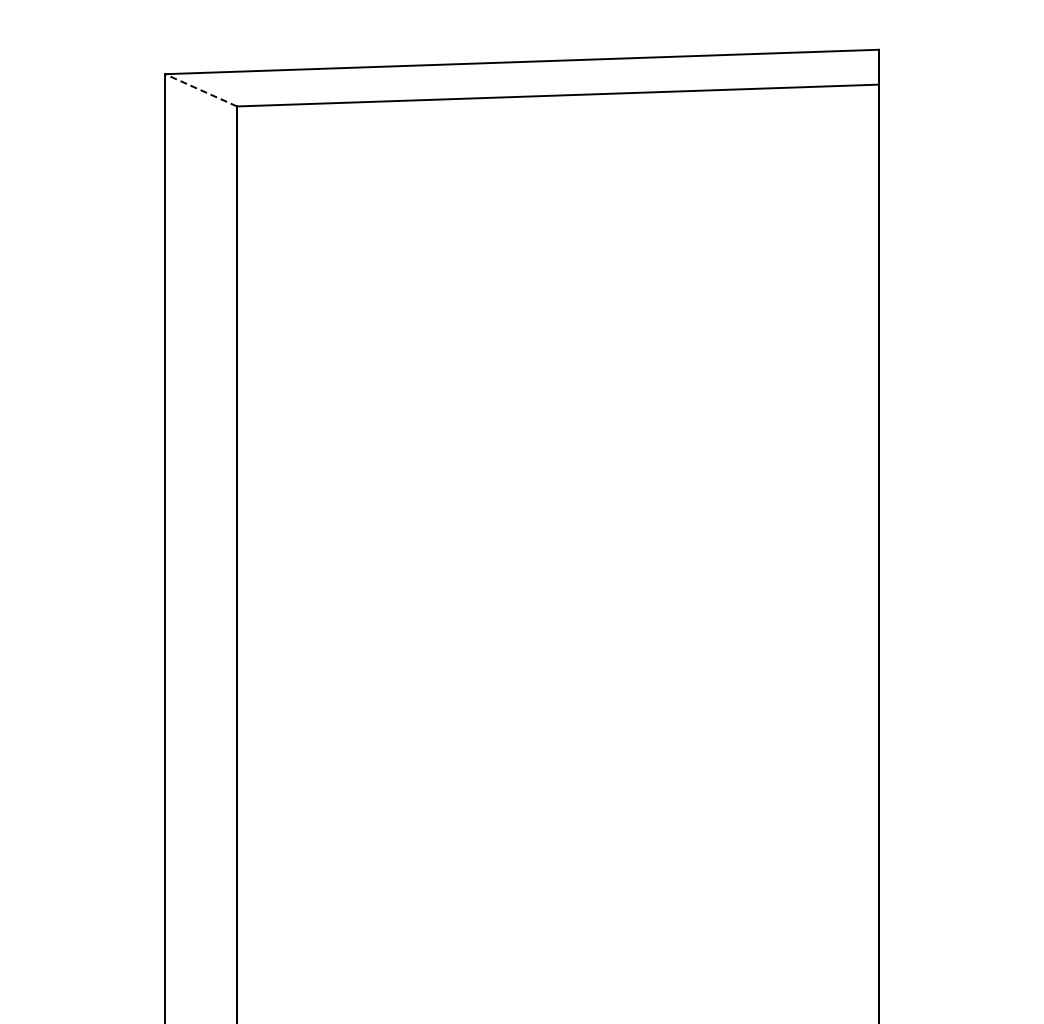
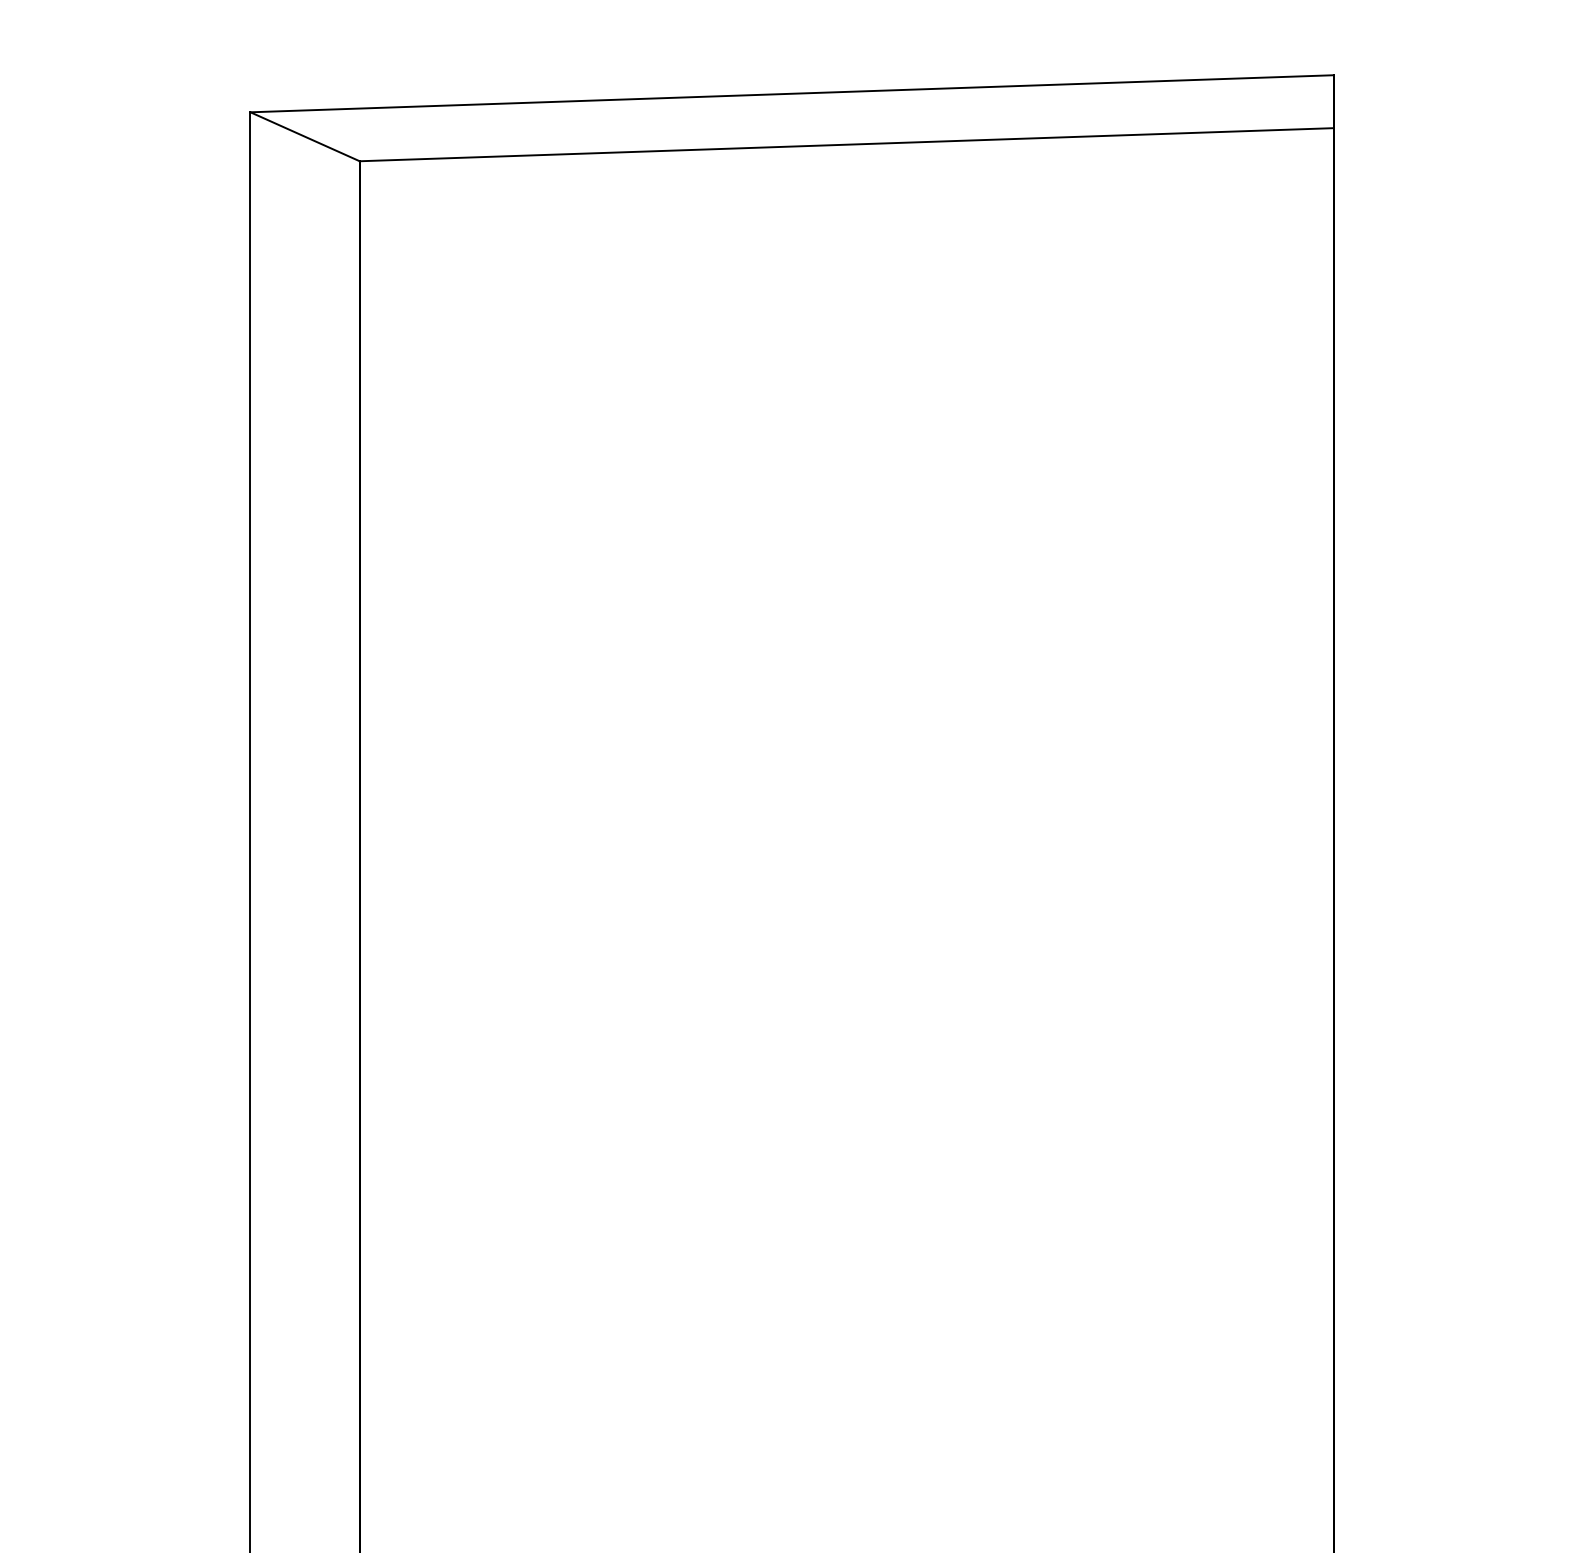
line: (200, 90) -> (304, 137), dashed -> solid

